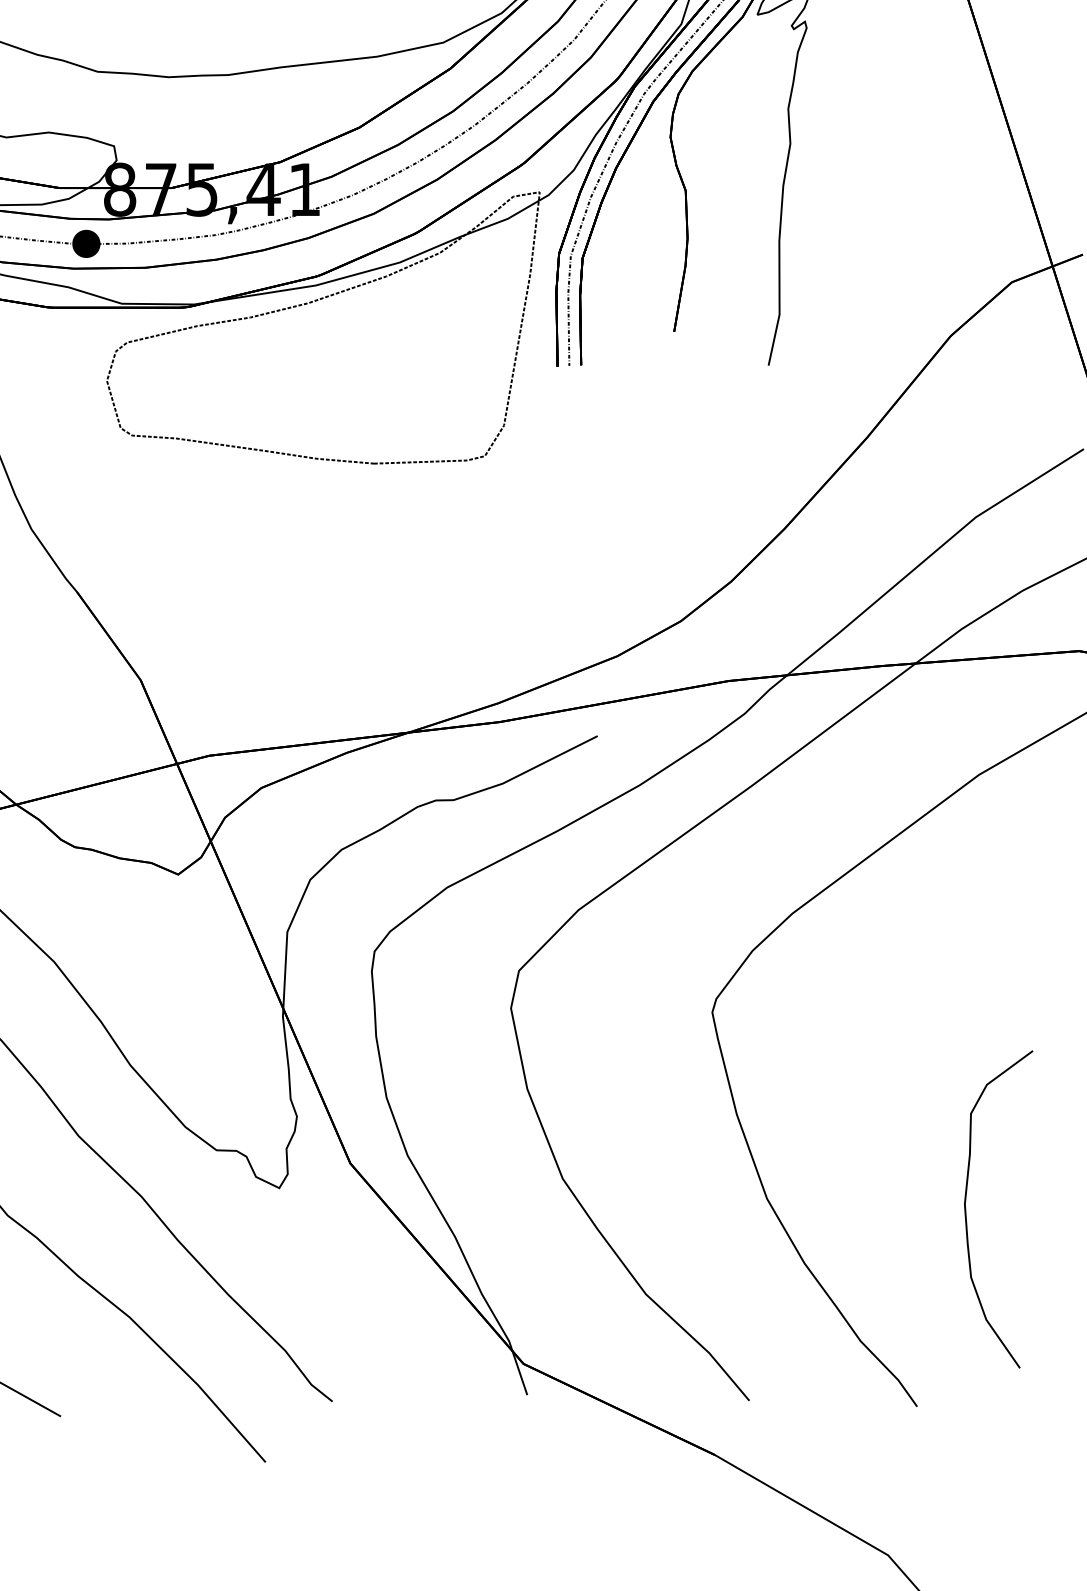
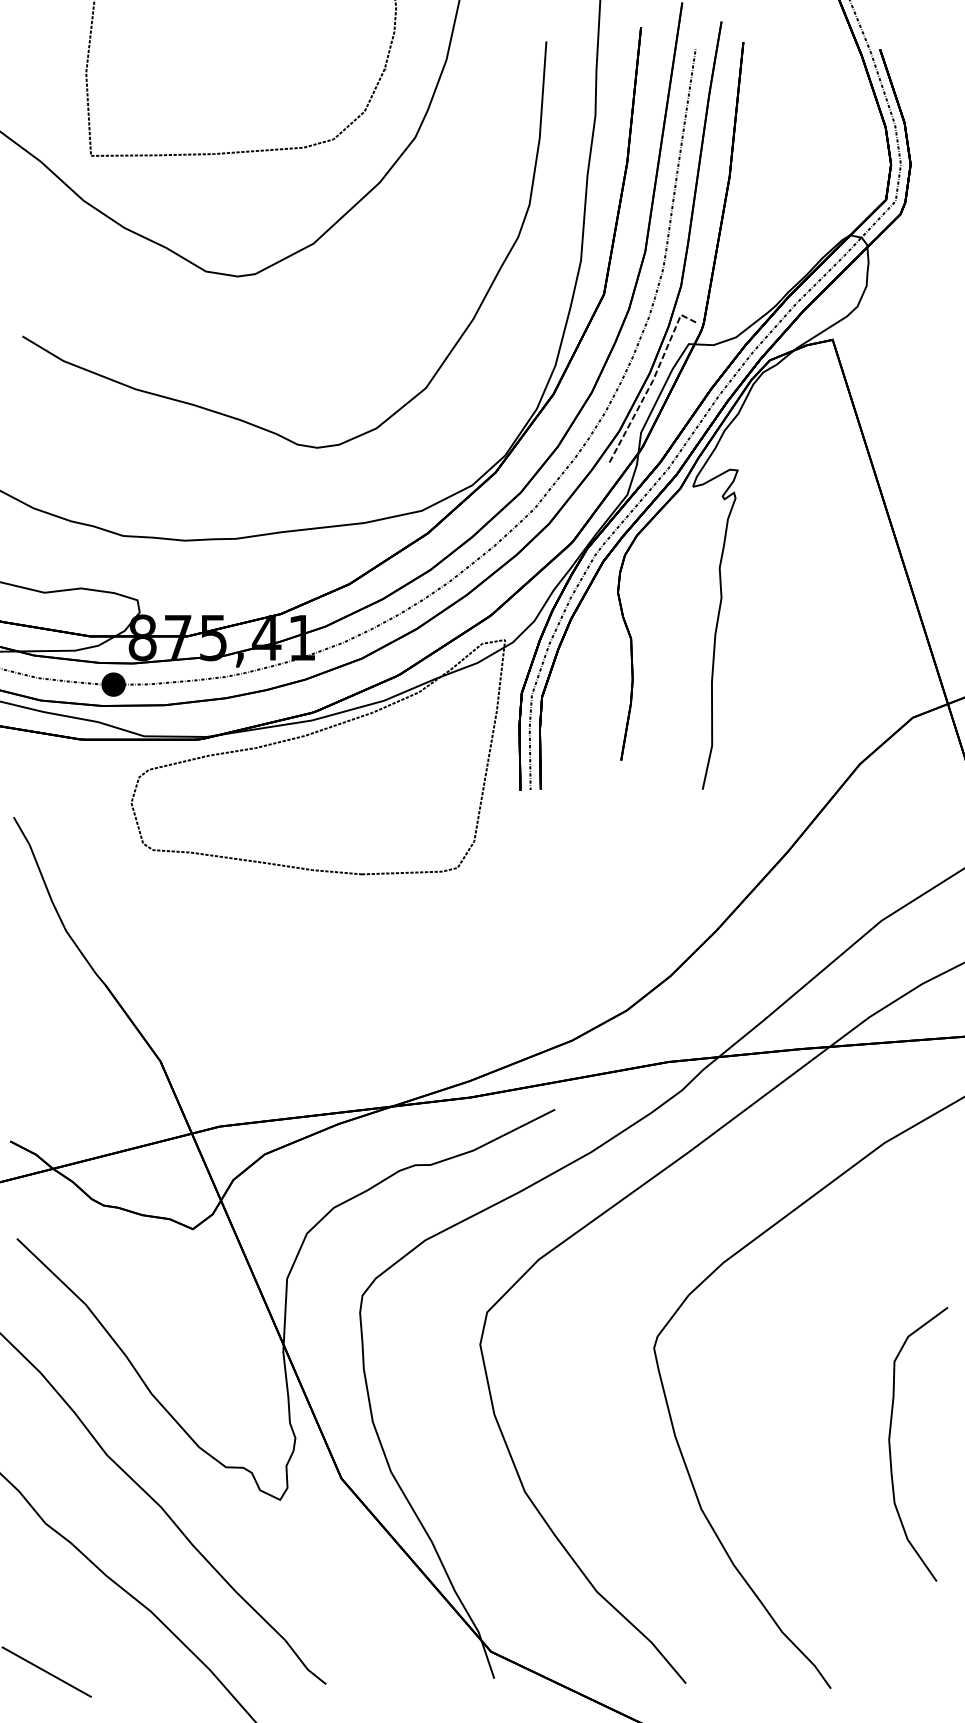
part: (966, 1209) -> (890, 1444), moved

